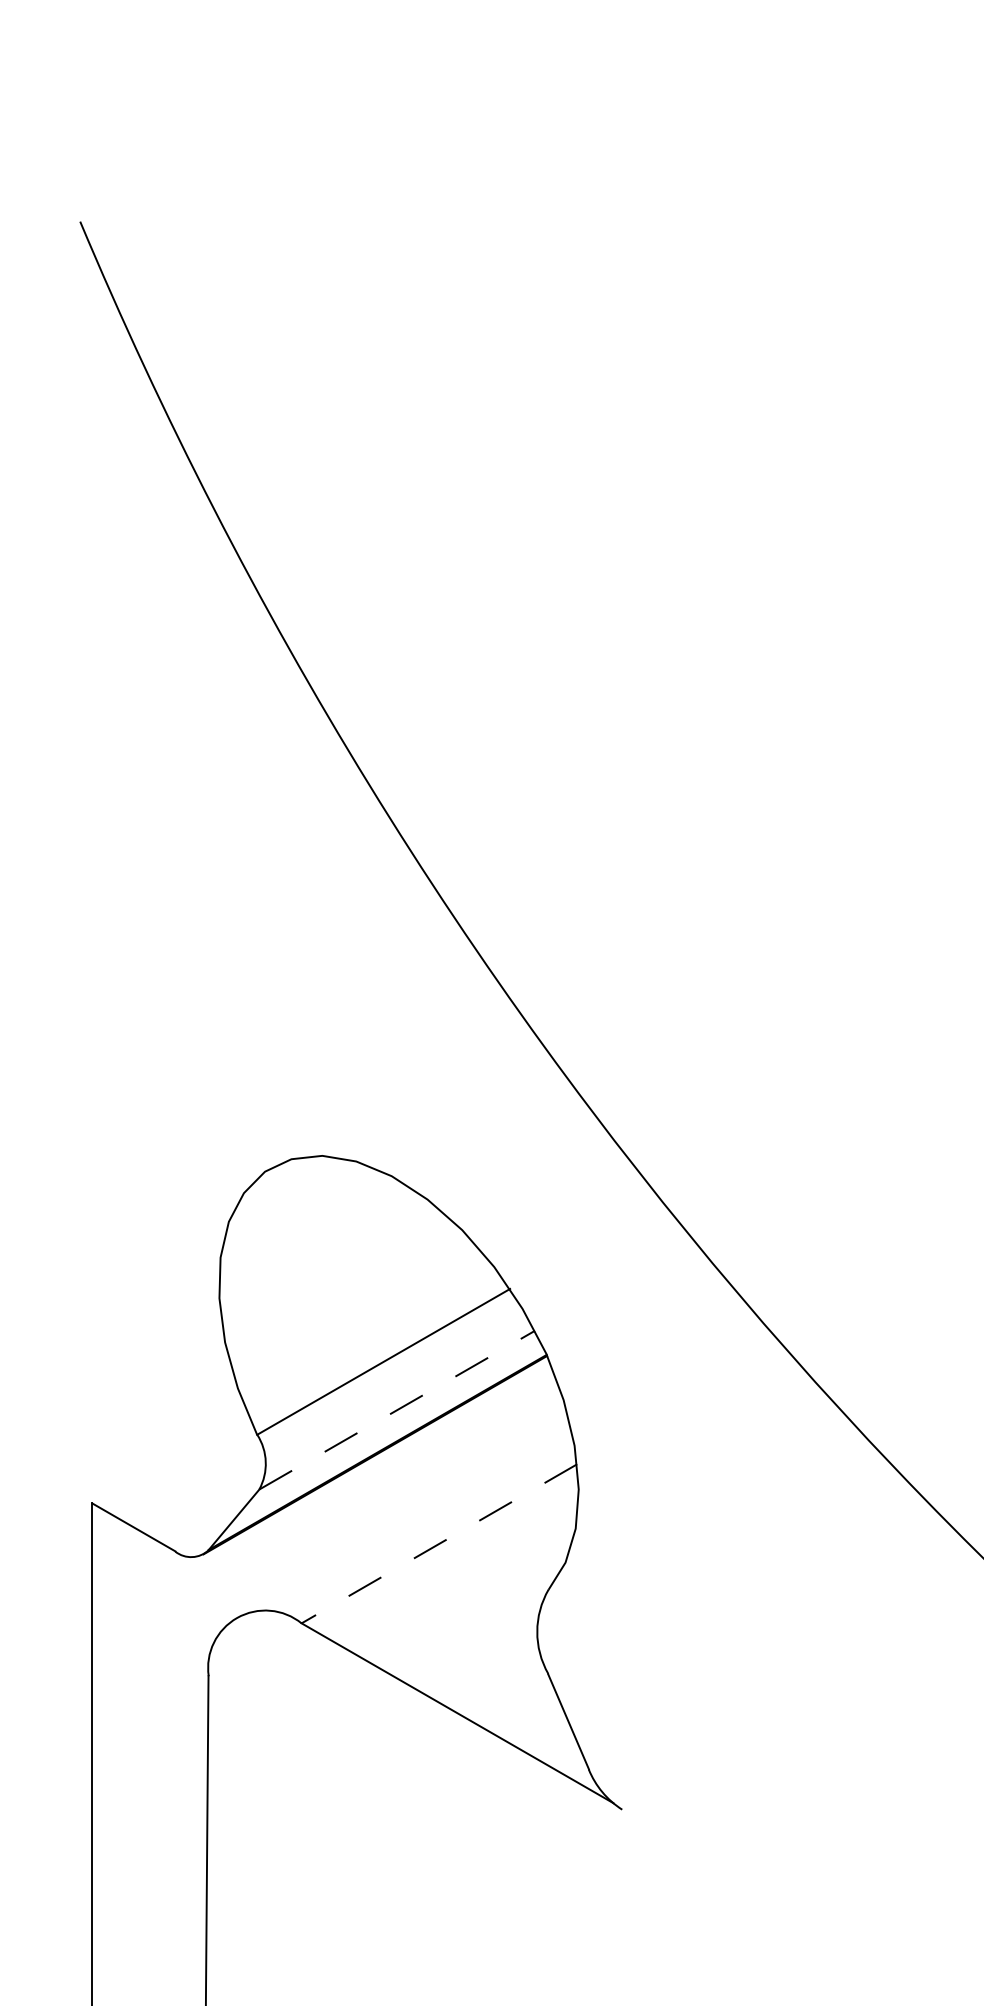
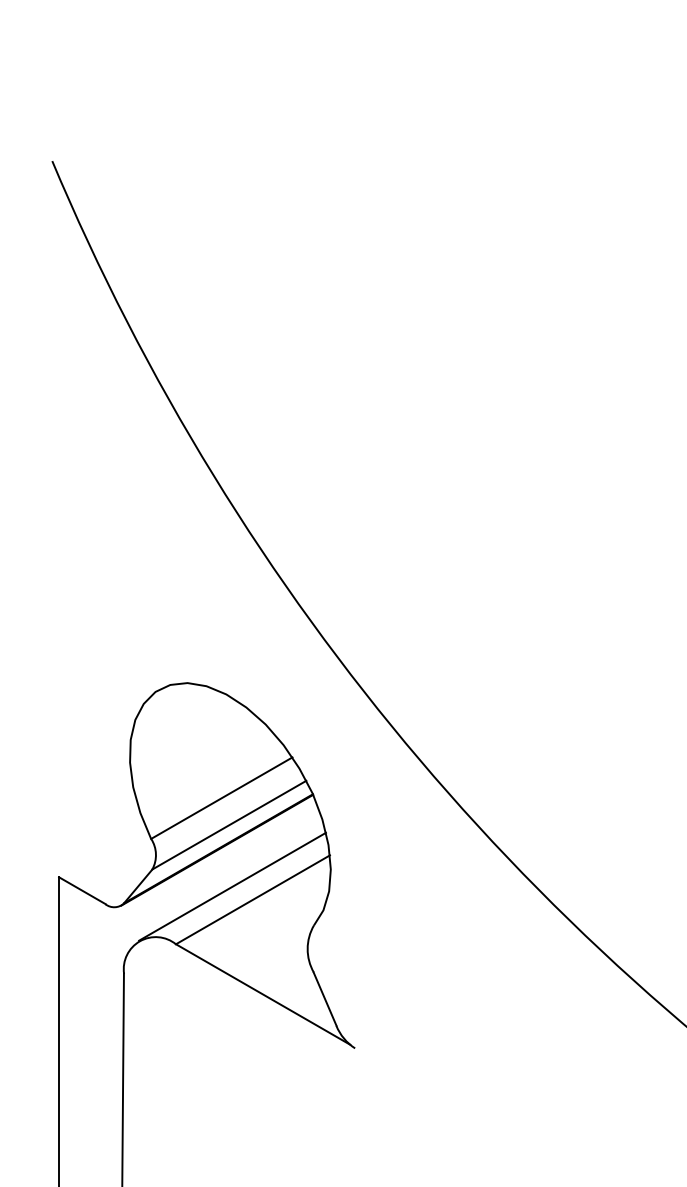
line: (397, 1410) -> (229, 825), dashed -> solid
line: (402, 1519) -> (232, 886), added
line: (438, 1543) -> (252, 899), dashed -> solid

